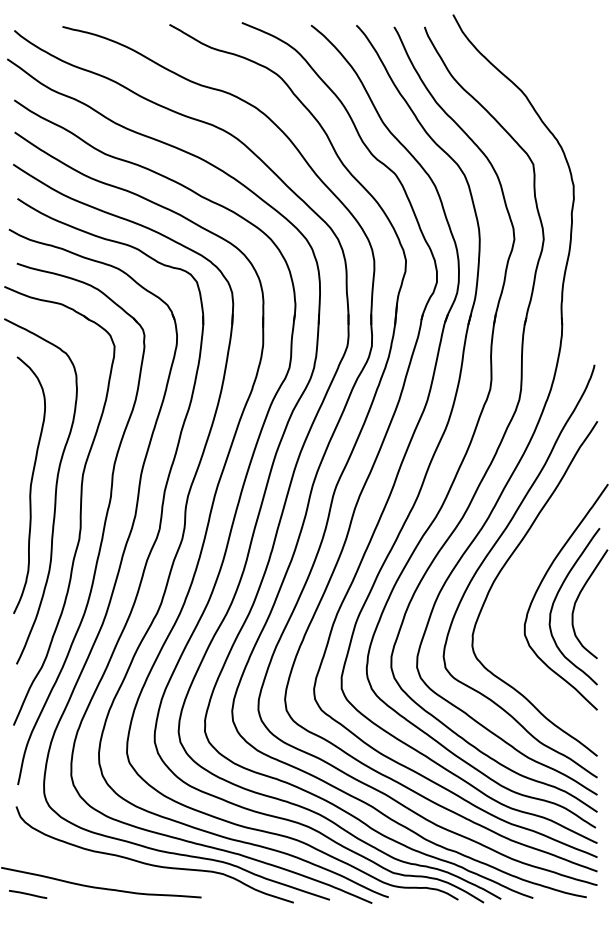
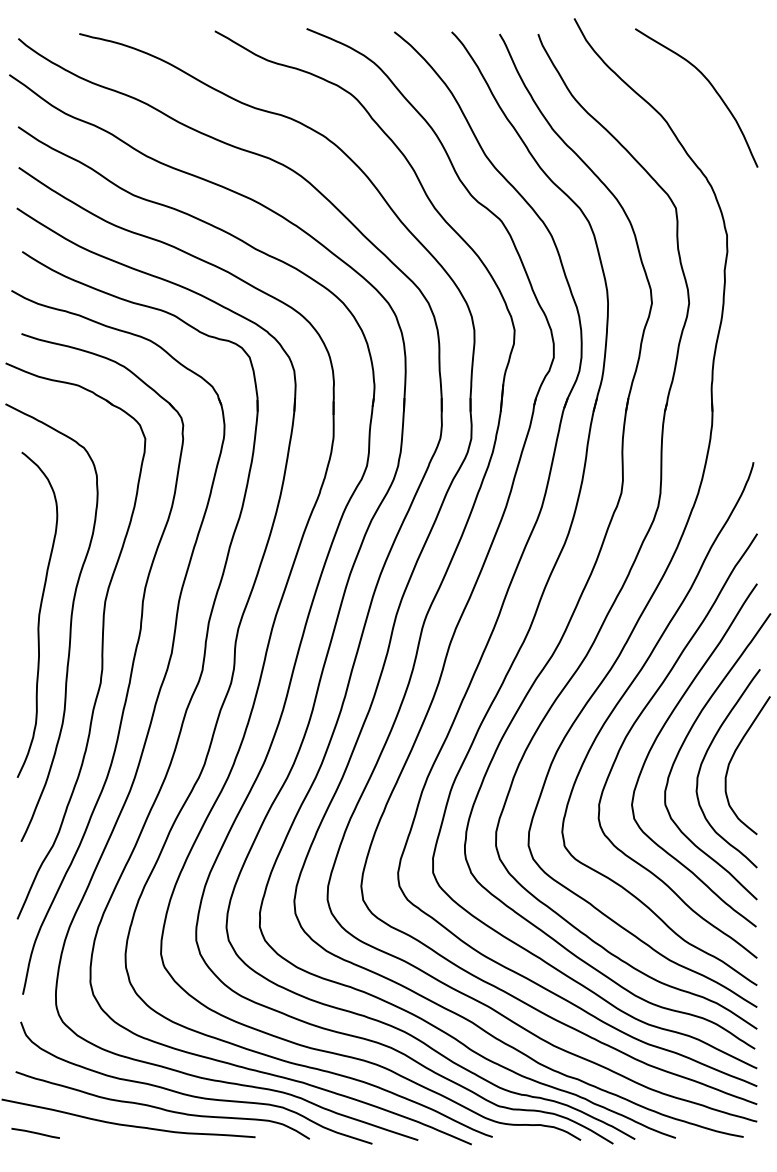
curve: (562, 70) -> (712, 89), added
curve: (520, 580) -> (659, 735), added
curve: (128, 874) -> (162, 1108), added

